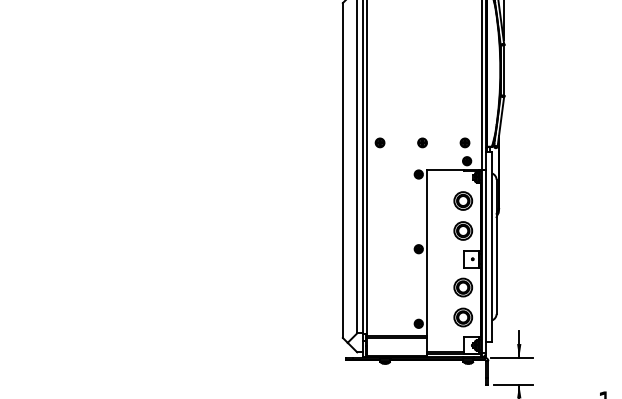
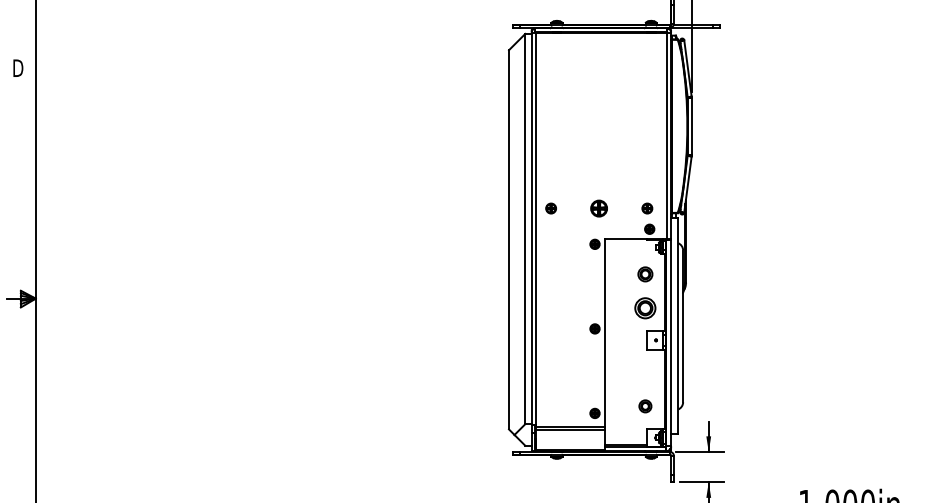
part: (422, 142) -> (599, 208), size x1.6
part: (463, 201) -> (645, 274), size x0.7
part: (463, 287) -> (645, 372), removed
part: (463, 317) -> (645, 406), size x0.6

